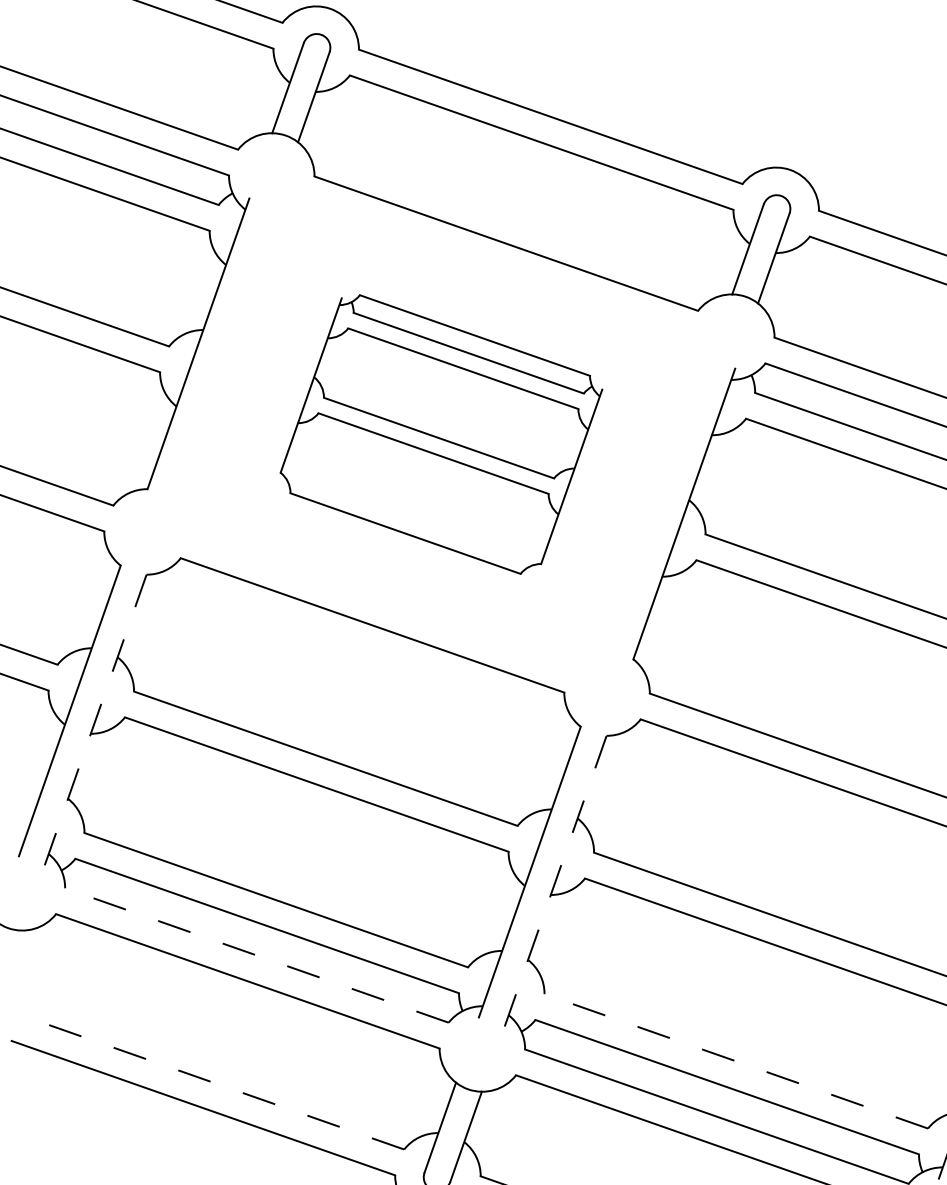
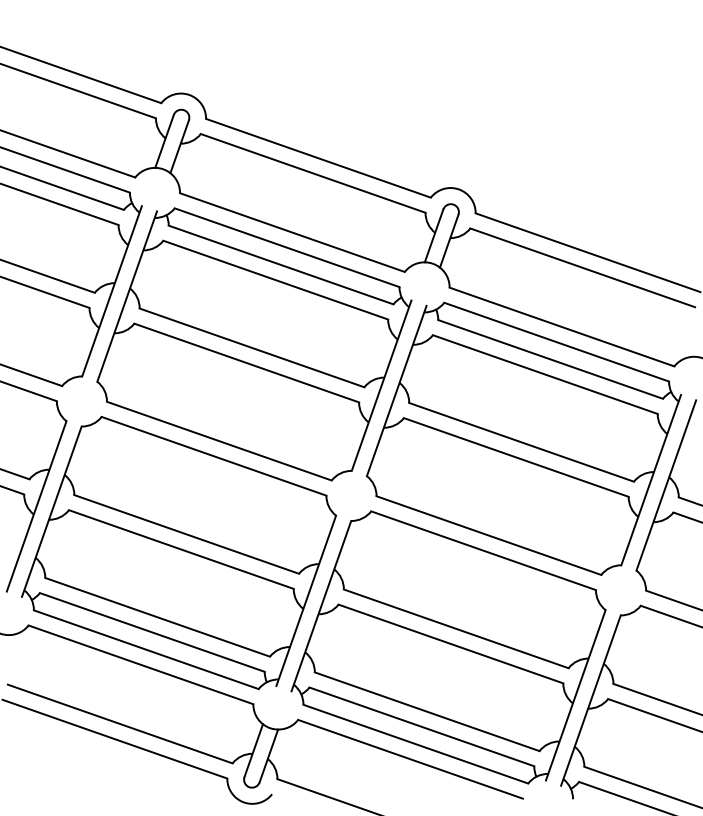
part: (441, 434) -> (254, 344), size x1.67
line: (95, 719) -> (51, 511), dashed -> solid
line: (555, 880) -> (321, 605), dashed -> solid
line: (255, 955) -> (145, 649), dashed -> solid
line: (735, 1060) -> (426, 711), dashed -> solid
line: (211, 1081) -> (119, 723), dashed -> solid

